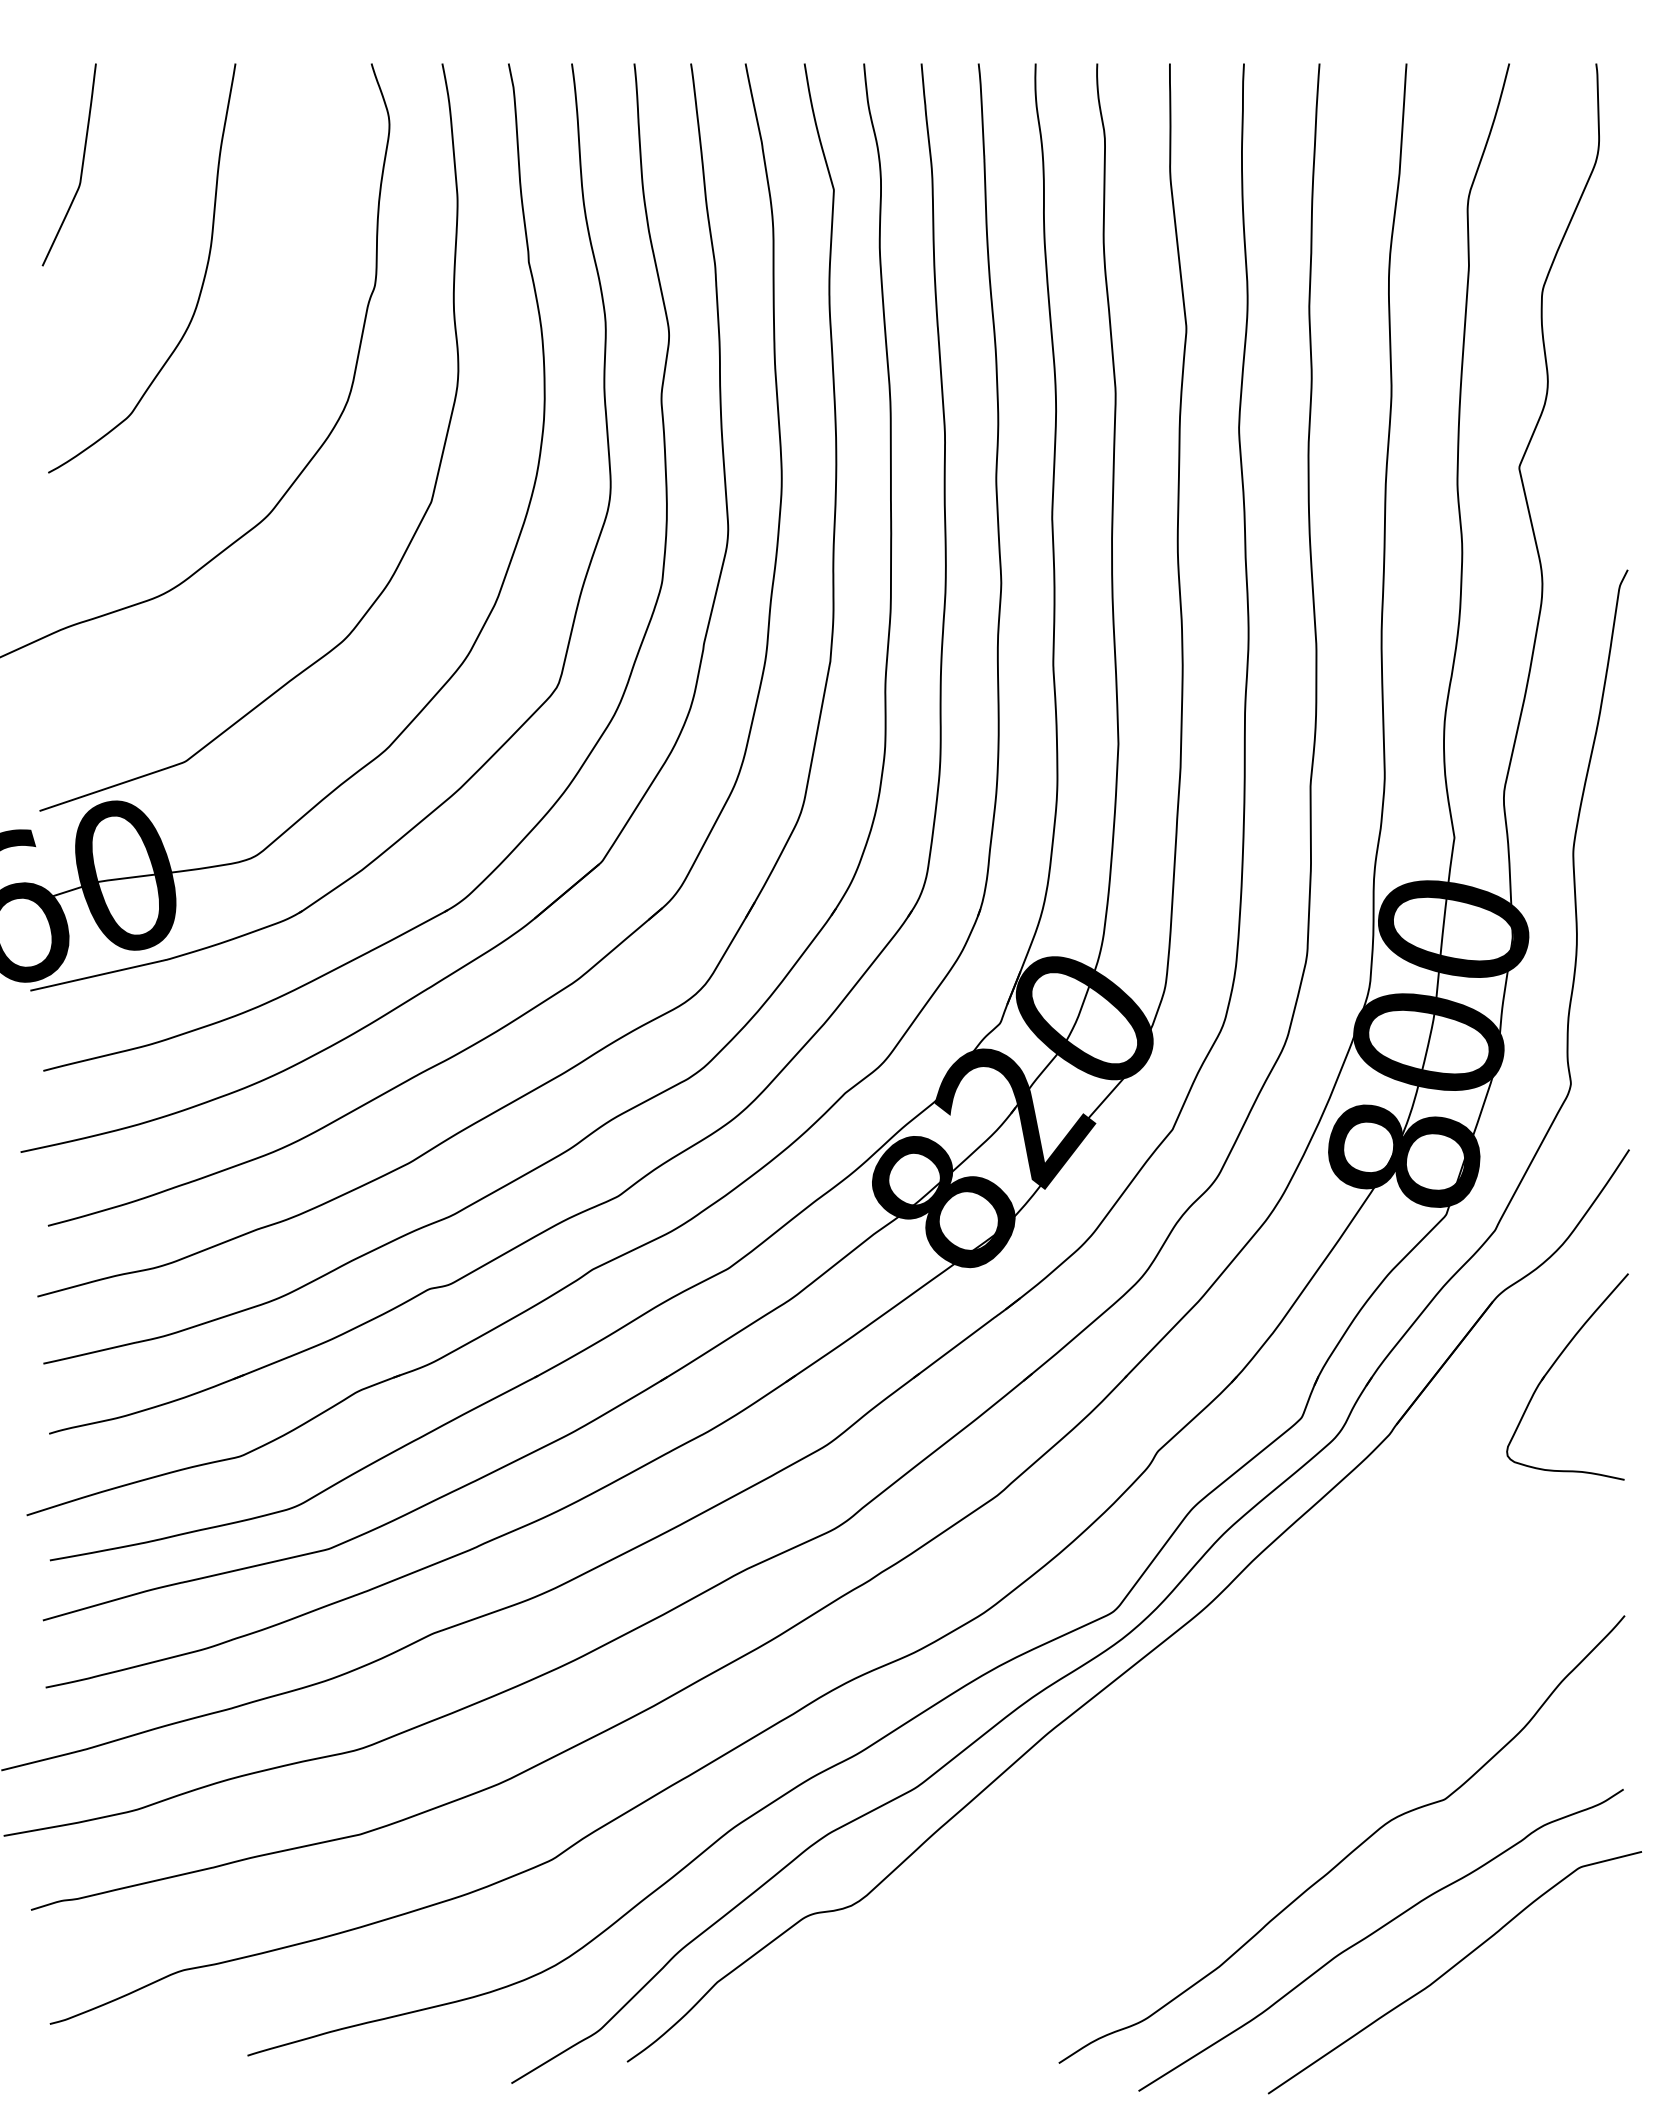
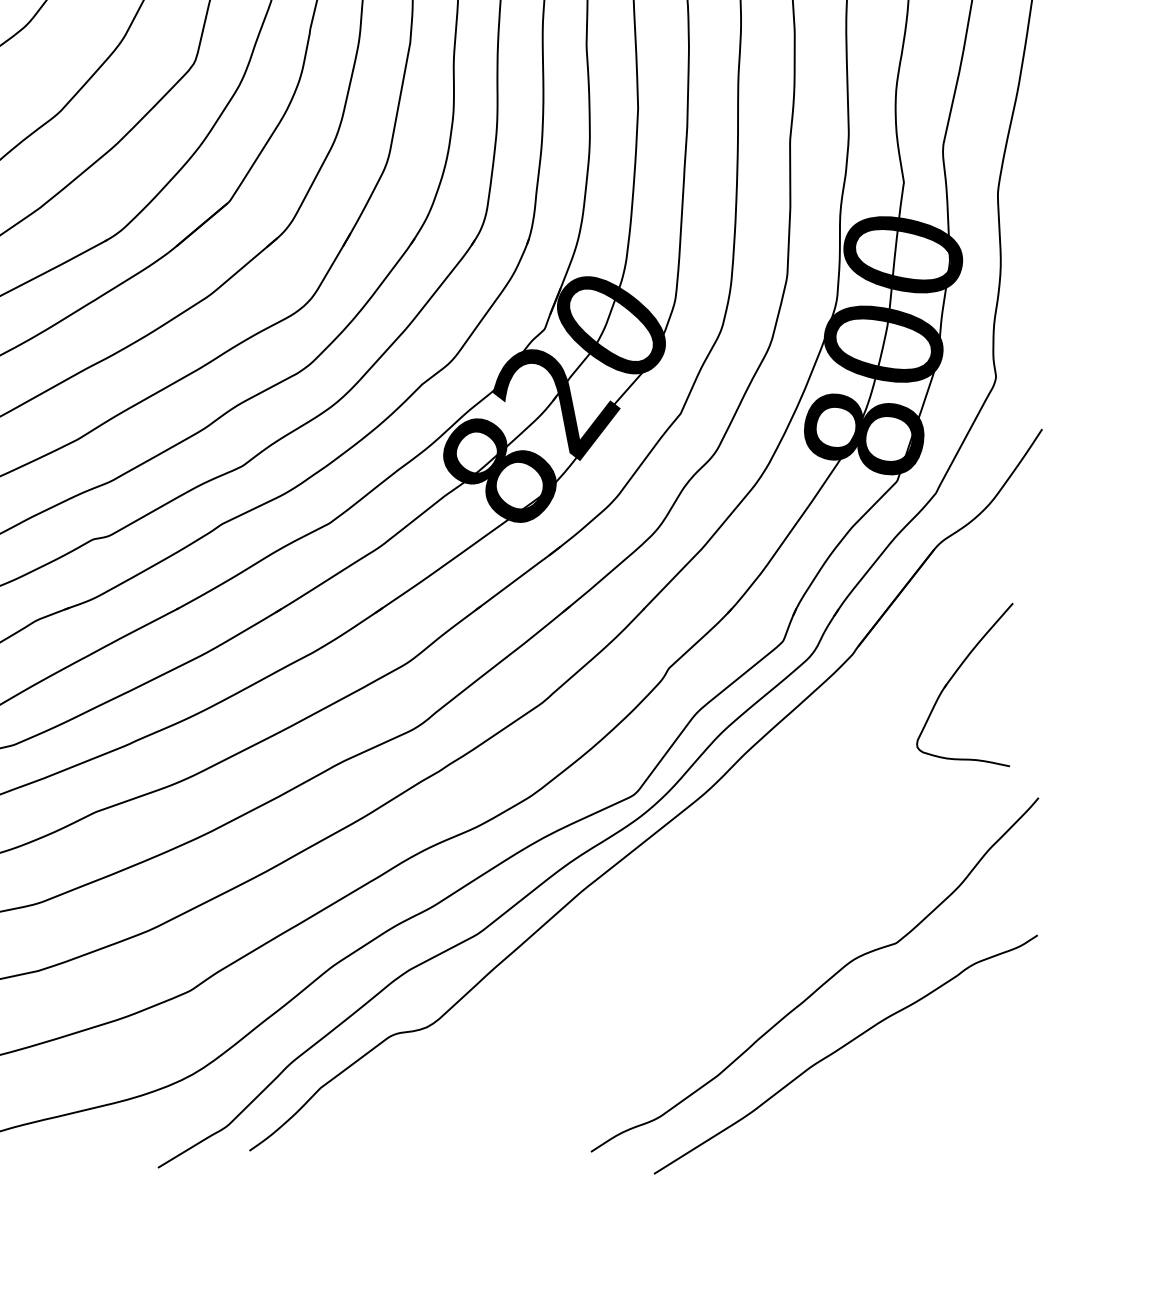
part: (1552, 1367) -> (952, 677), moved
curve: (1451, 1969) -> (901, 1077), removed

